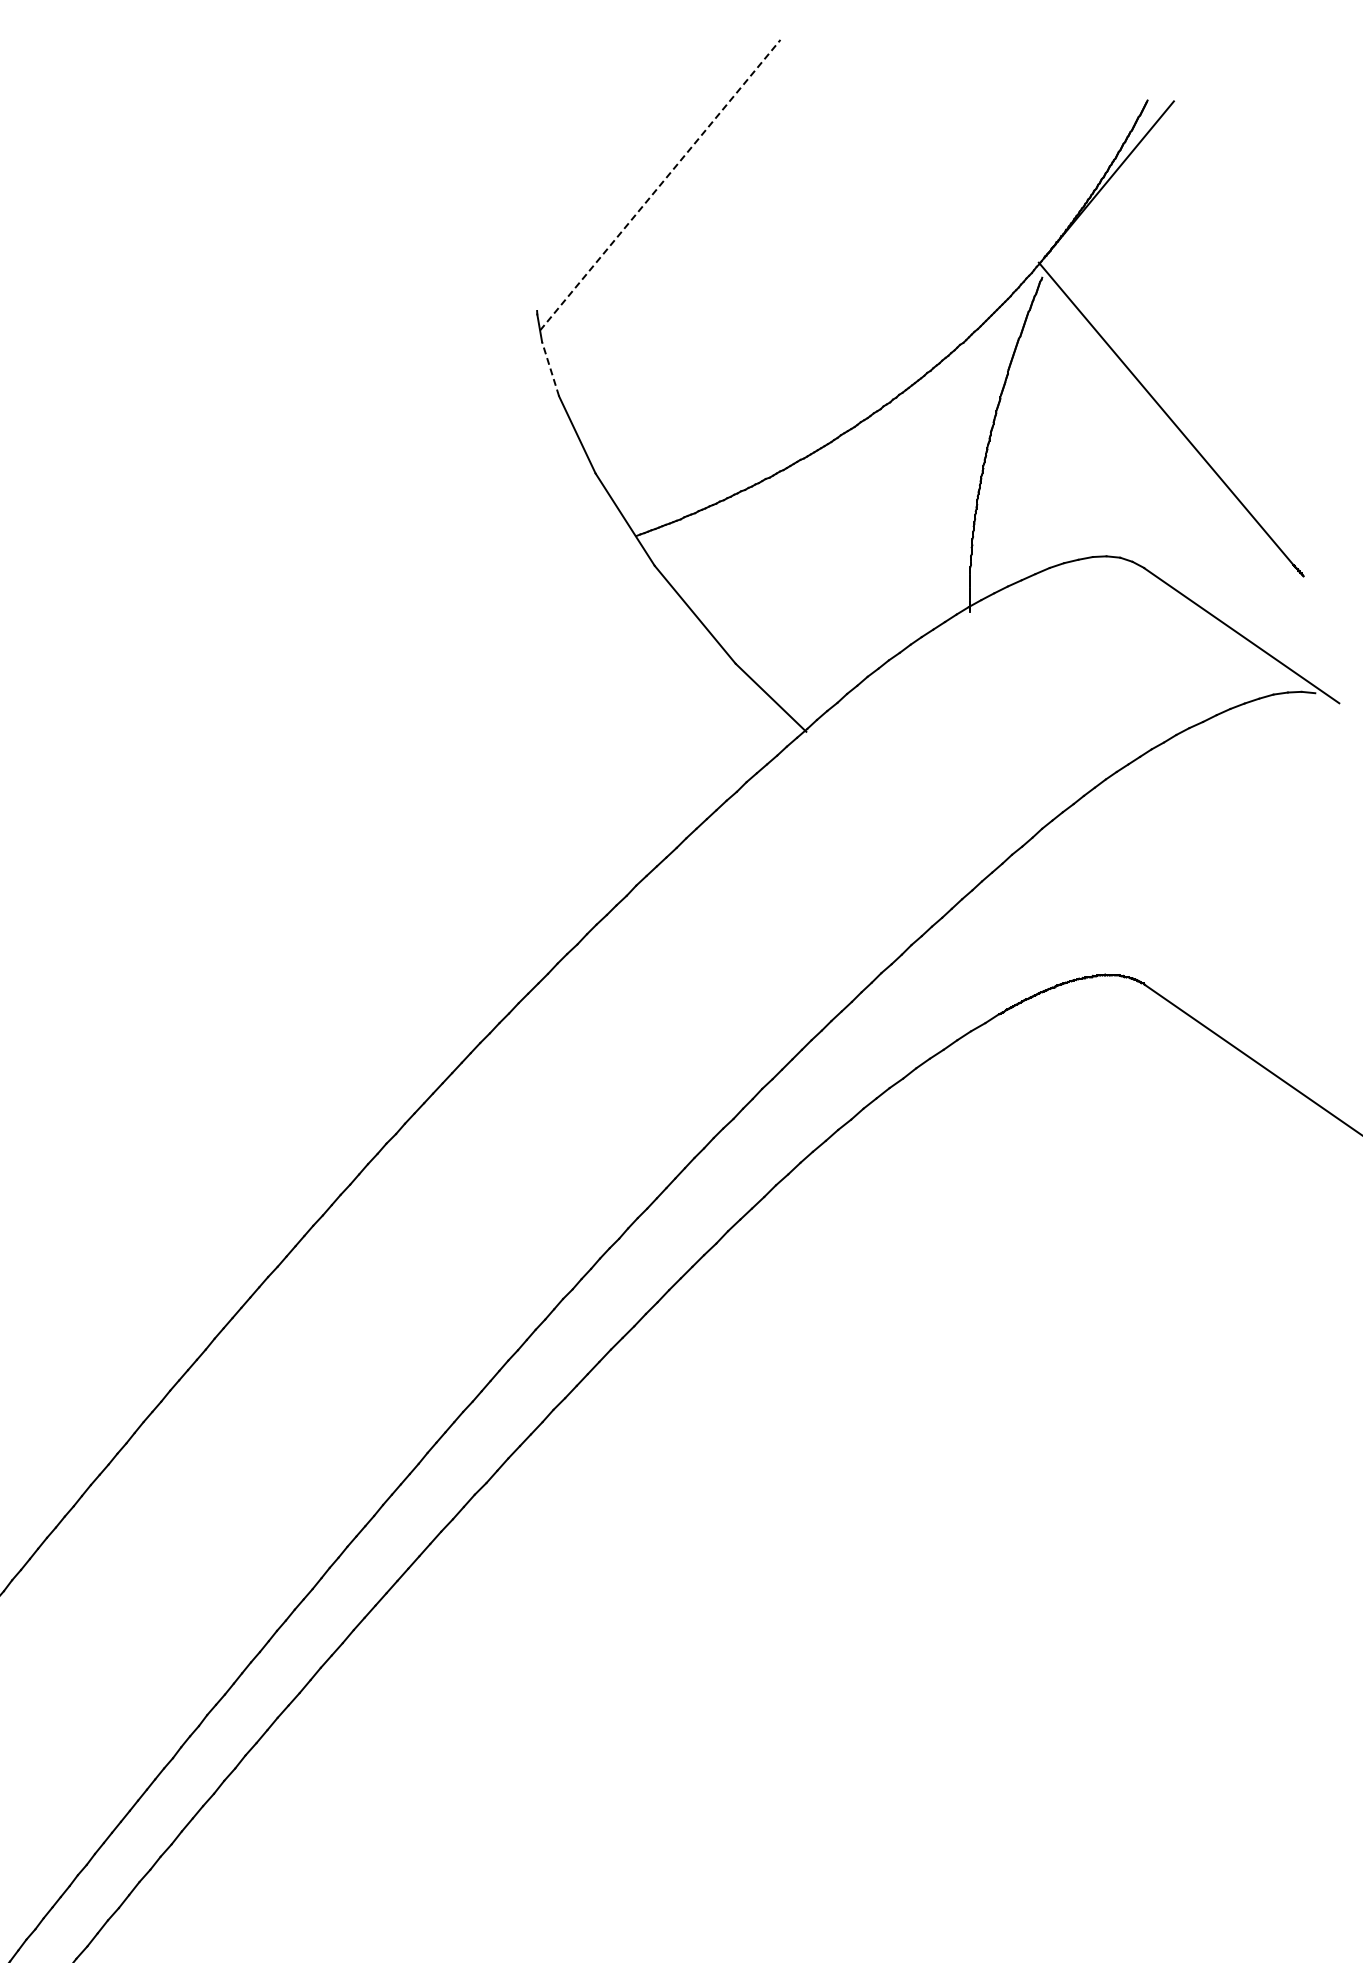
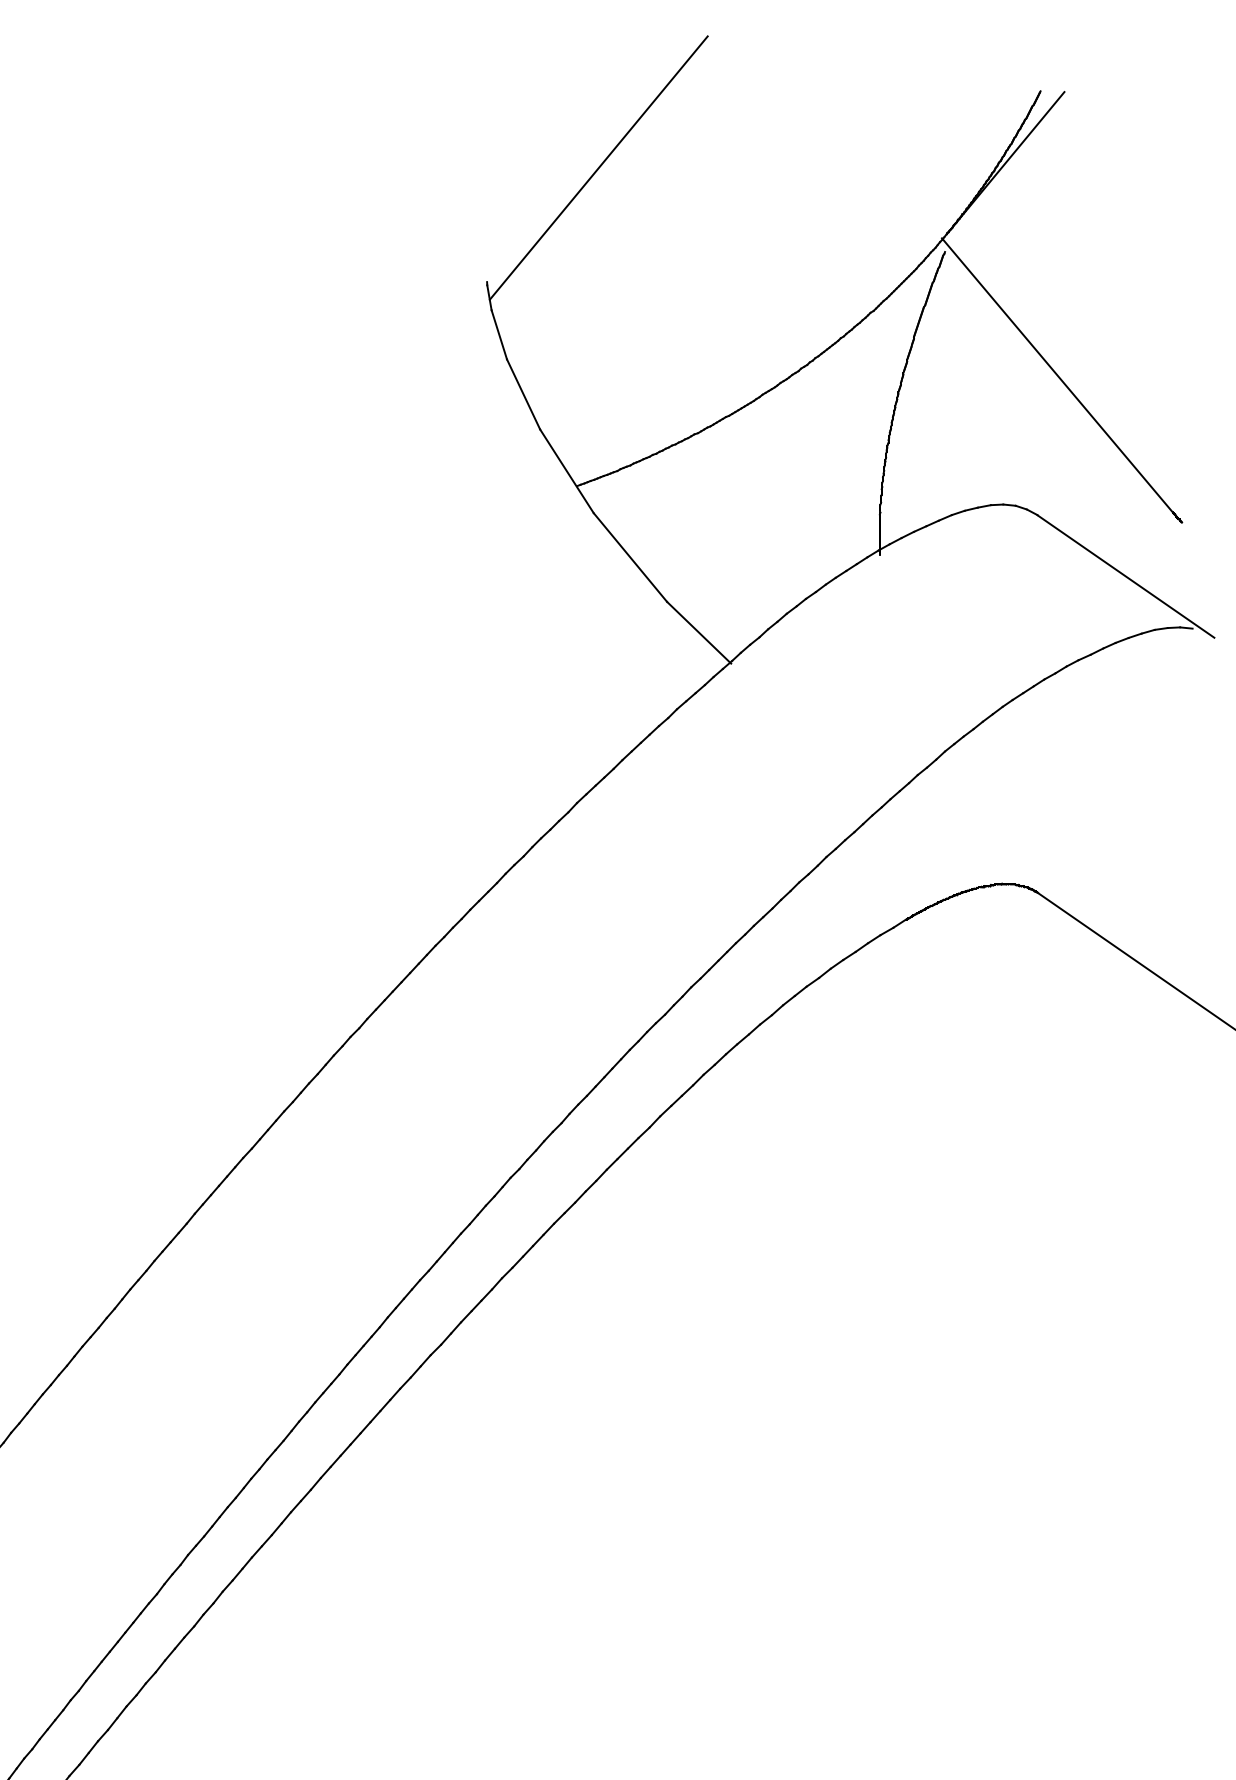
line: (660, 185) -> (598, 168), dashed -> solid
line: (550, 368) -> (499, 334), dashed -> solid

